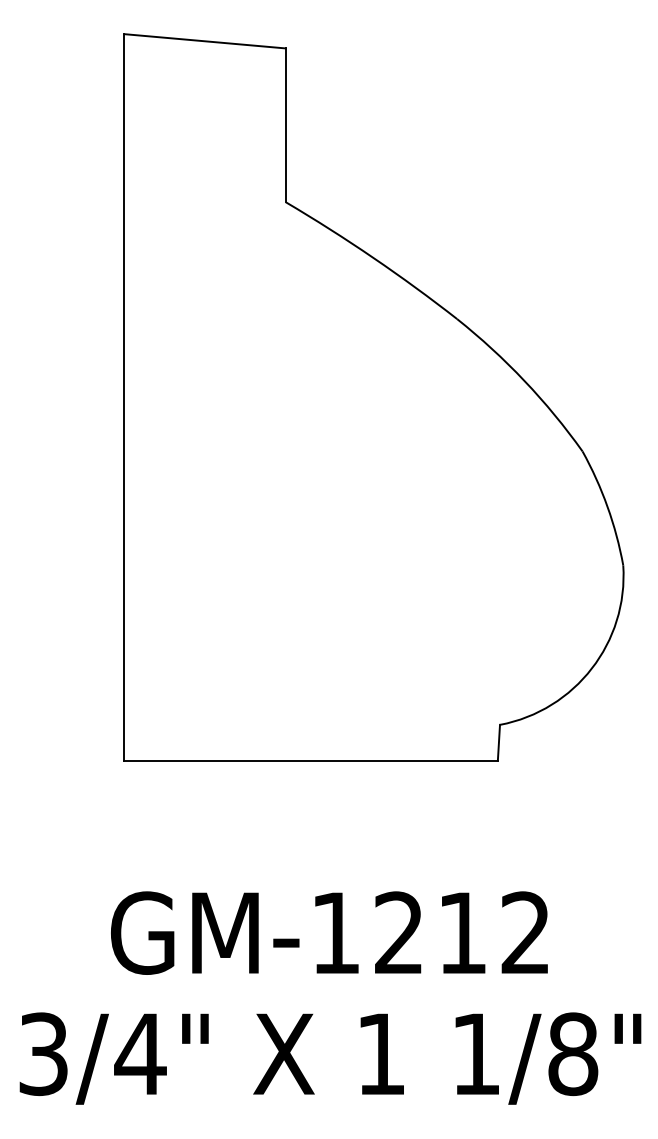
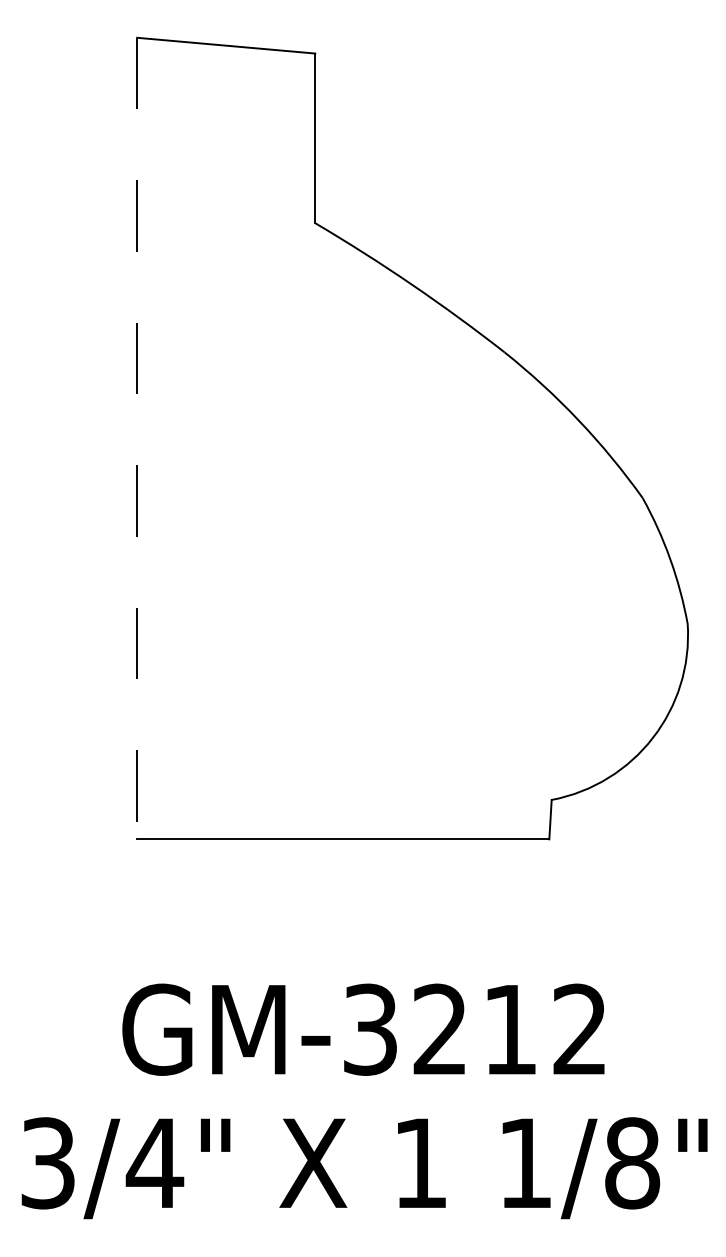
line: (124, 397) -> (137, 438), solid -> dashed
text: (335, 932) -> (370, 1029), GM-1212 -> GM-3212

